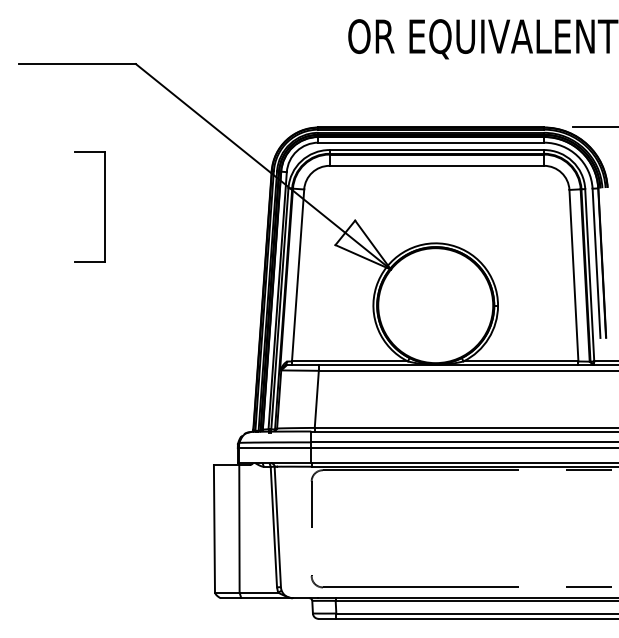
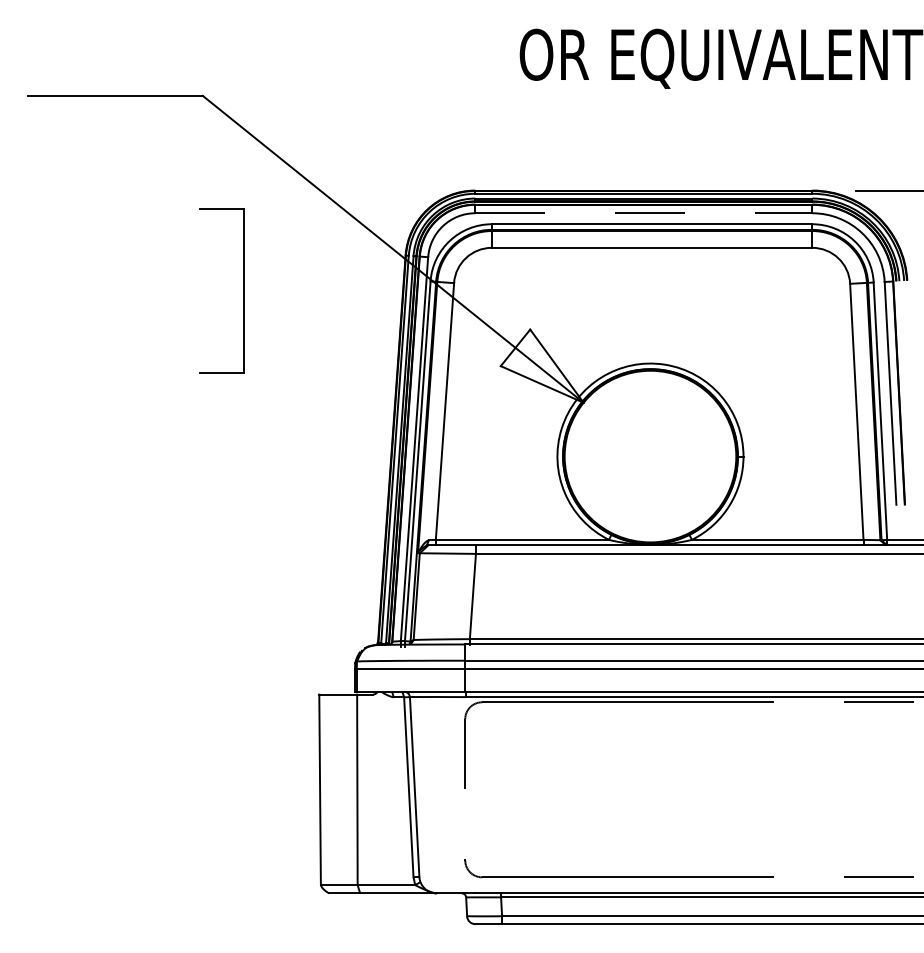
line: (431, 142) -> (644, 212), solid -> dashed
part: (104, 206) -> (244, 290), moved

